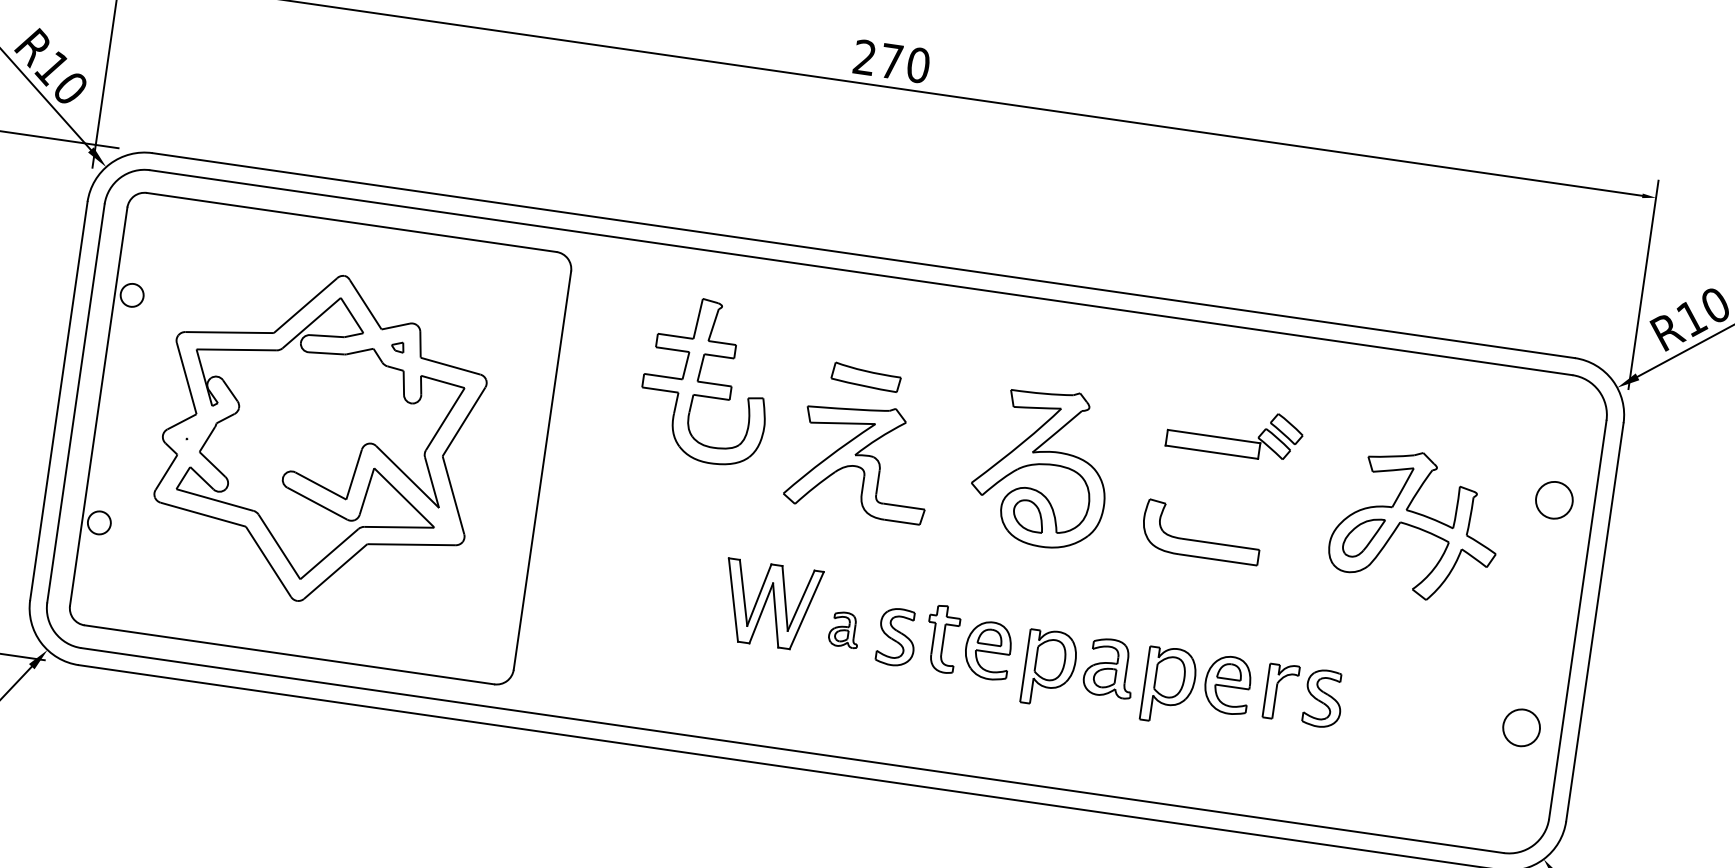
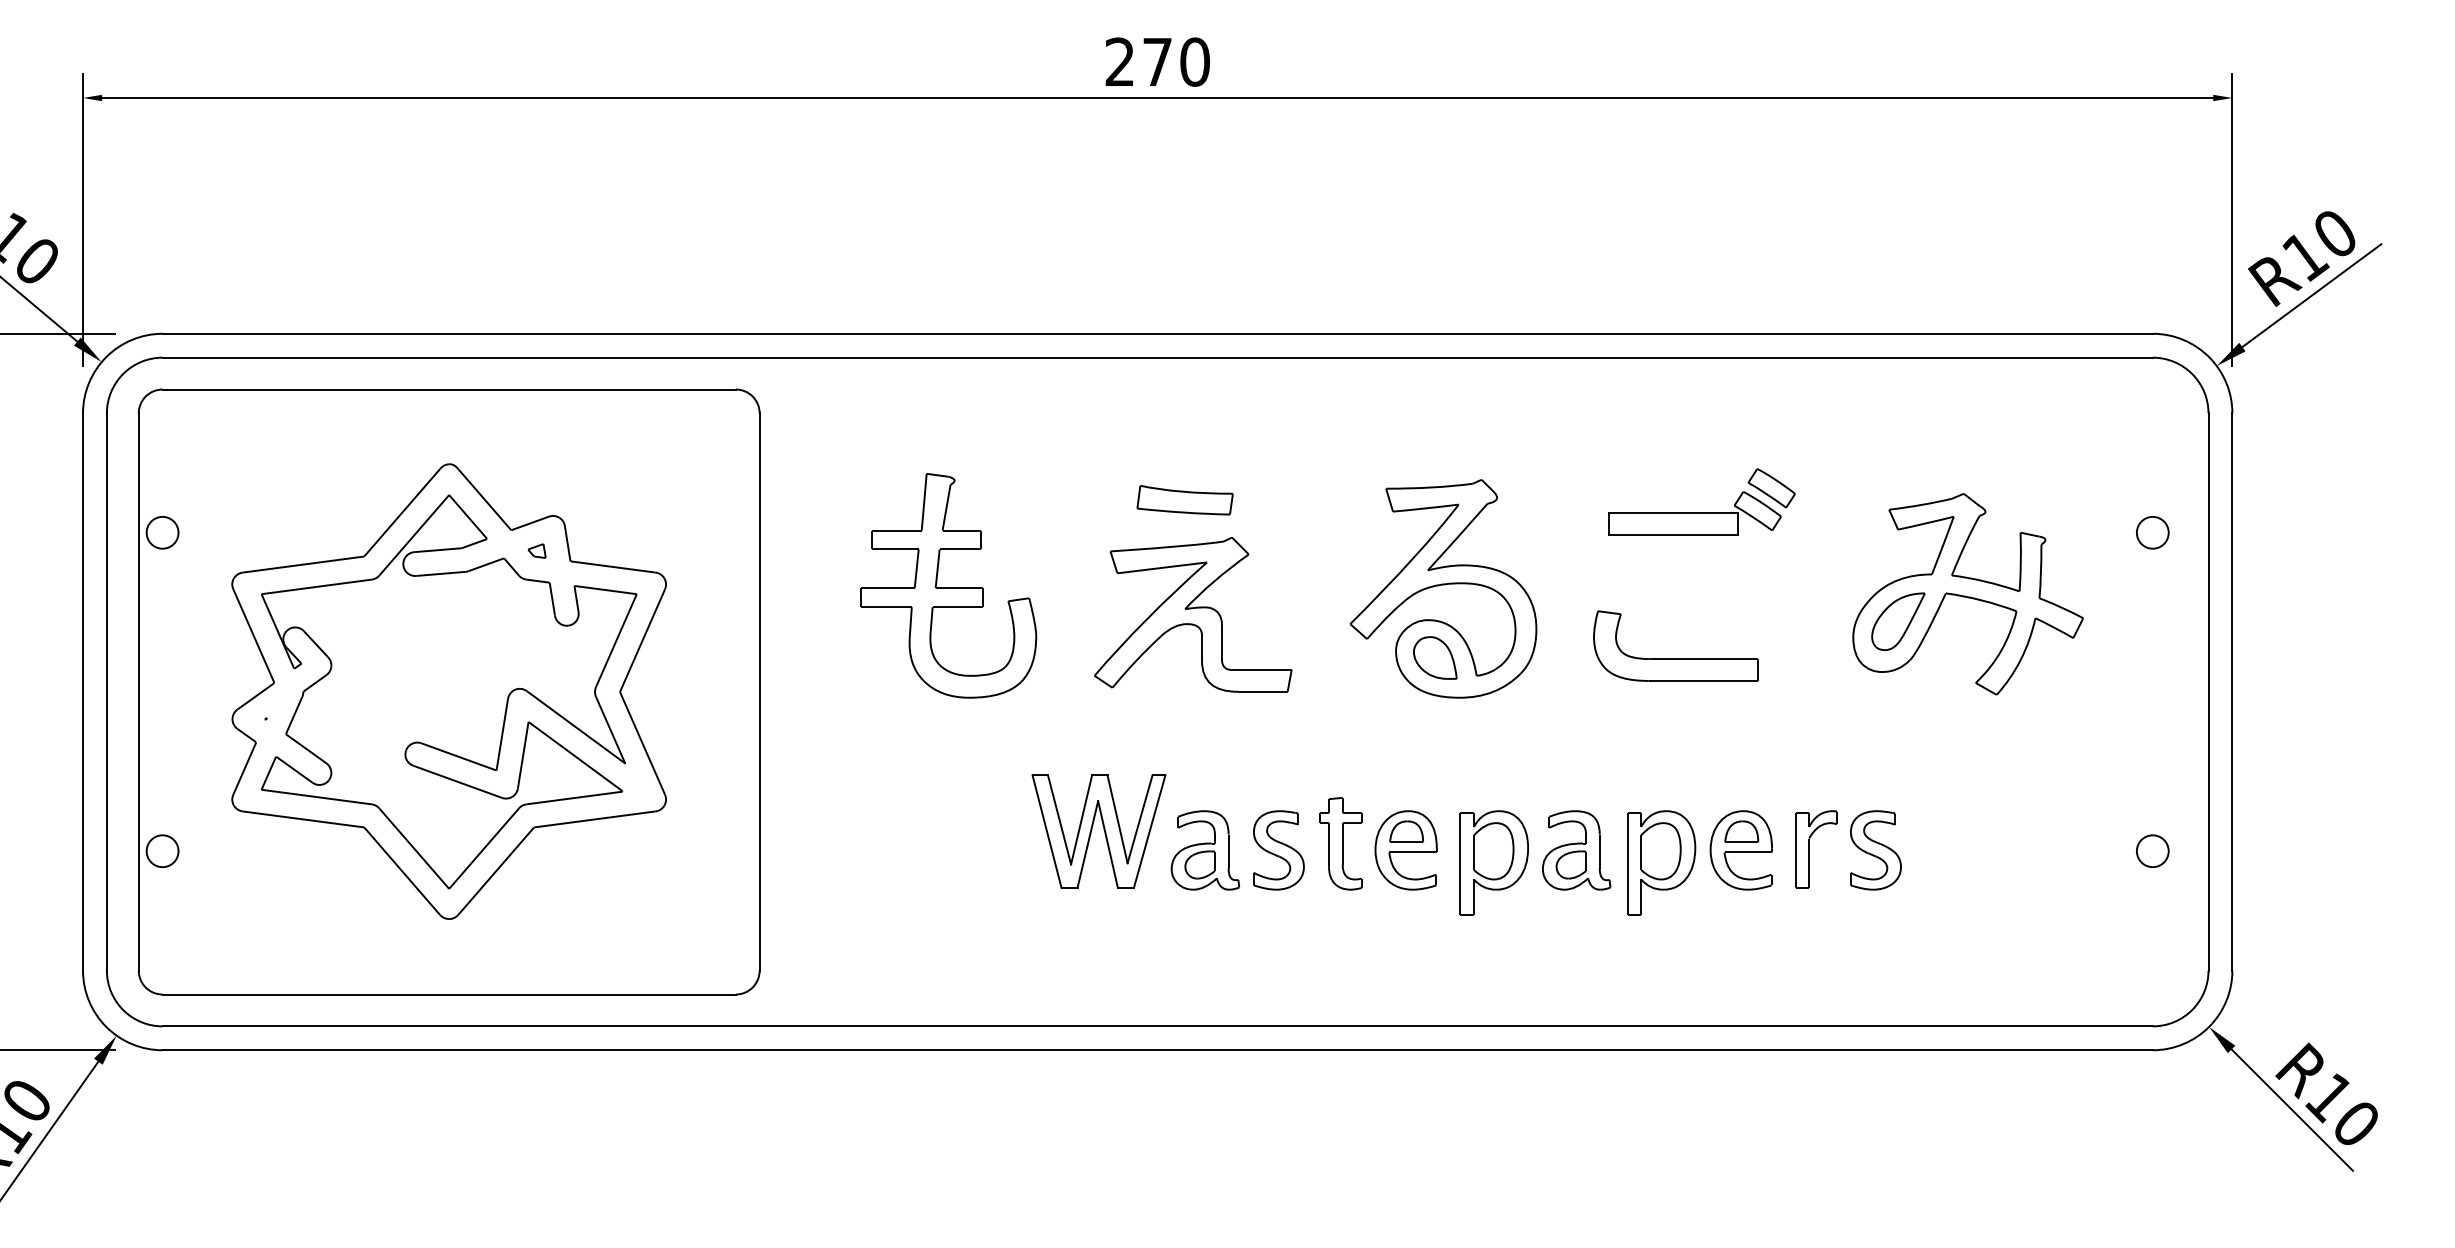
part: (706, 380) -> (948, 585), moved
circle: (1554, 500) -> (2152, 532), size x0.62
part: (844, 629) -> (1205, 850), size x1.67
circle: (1521, 728) -> (2152, 851), size x0.62

